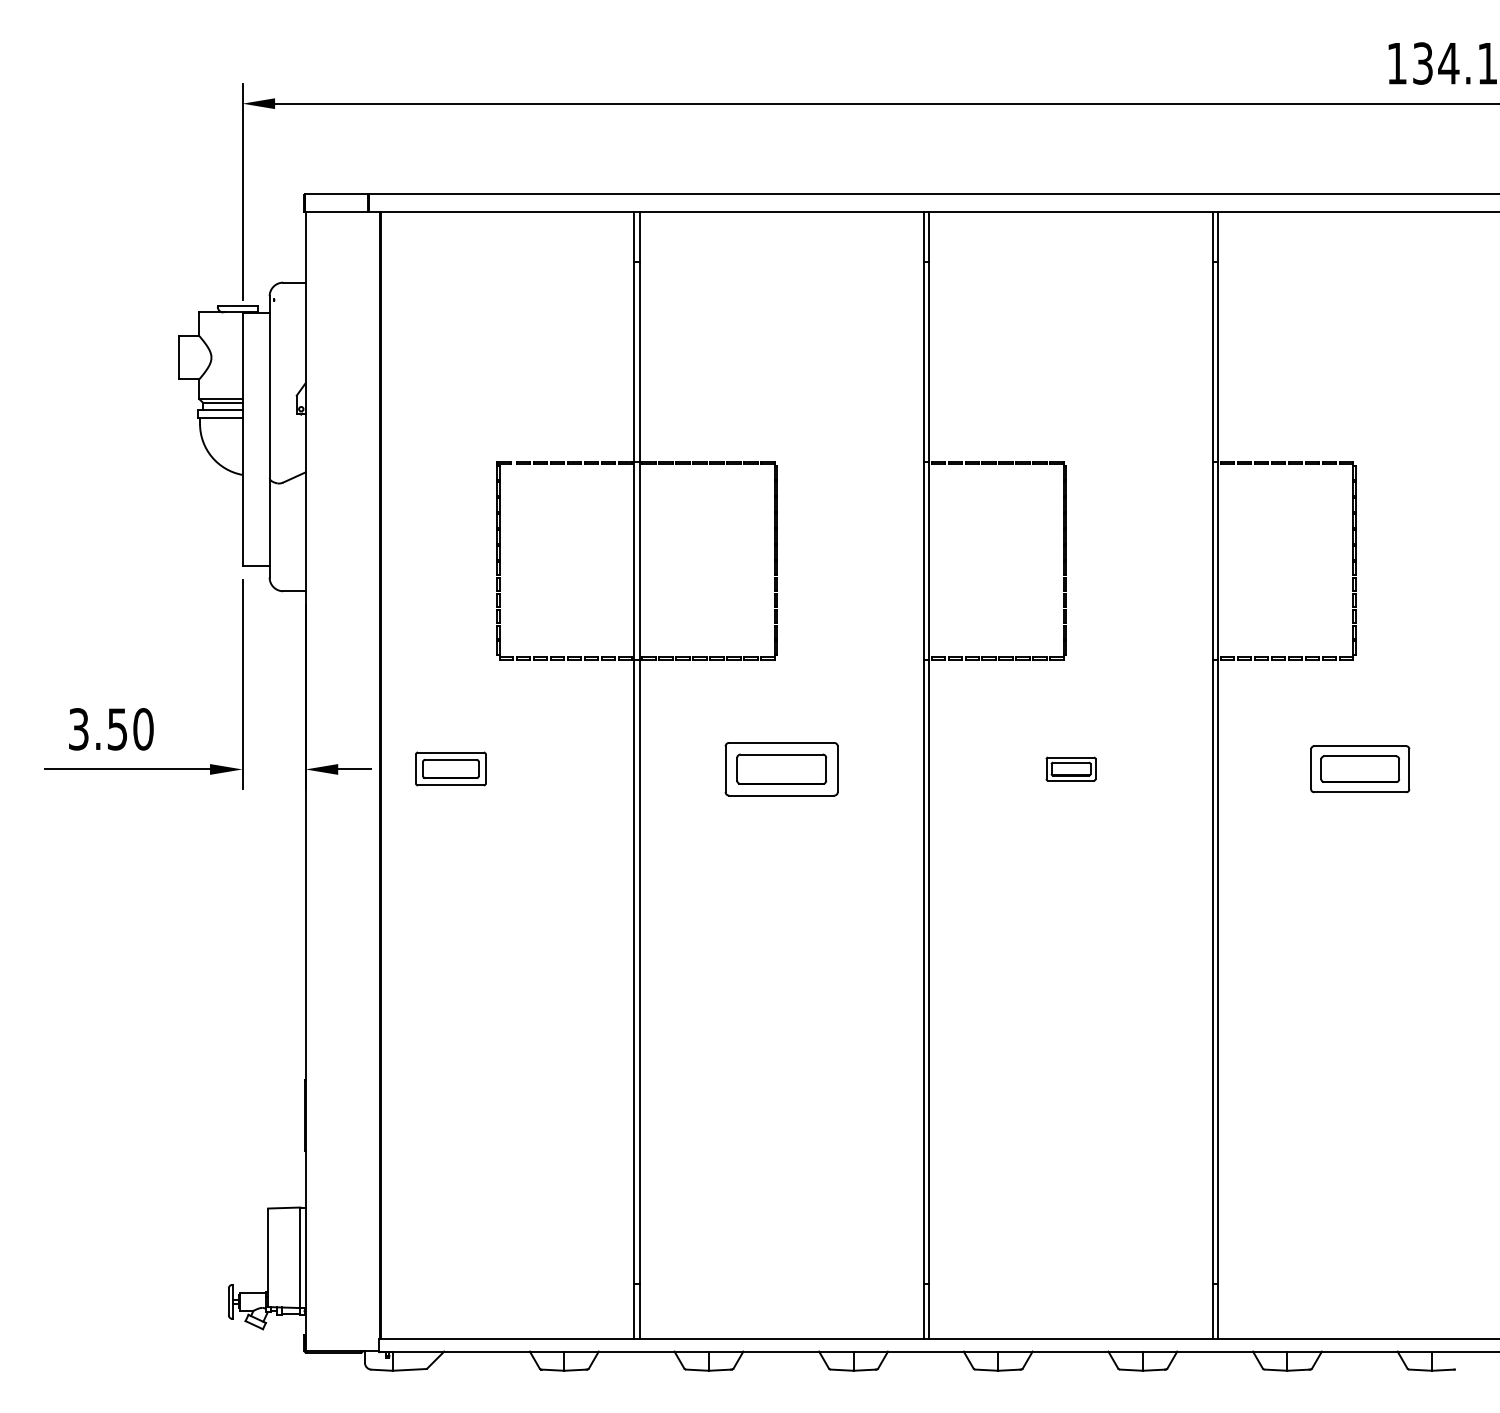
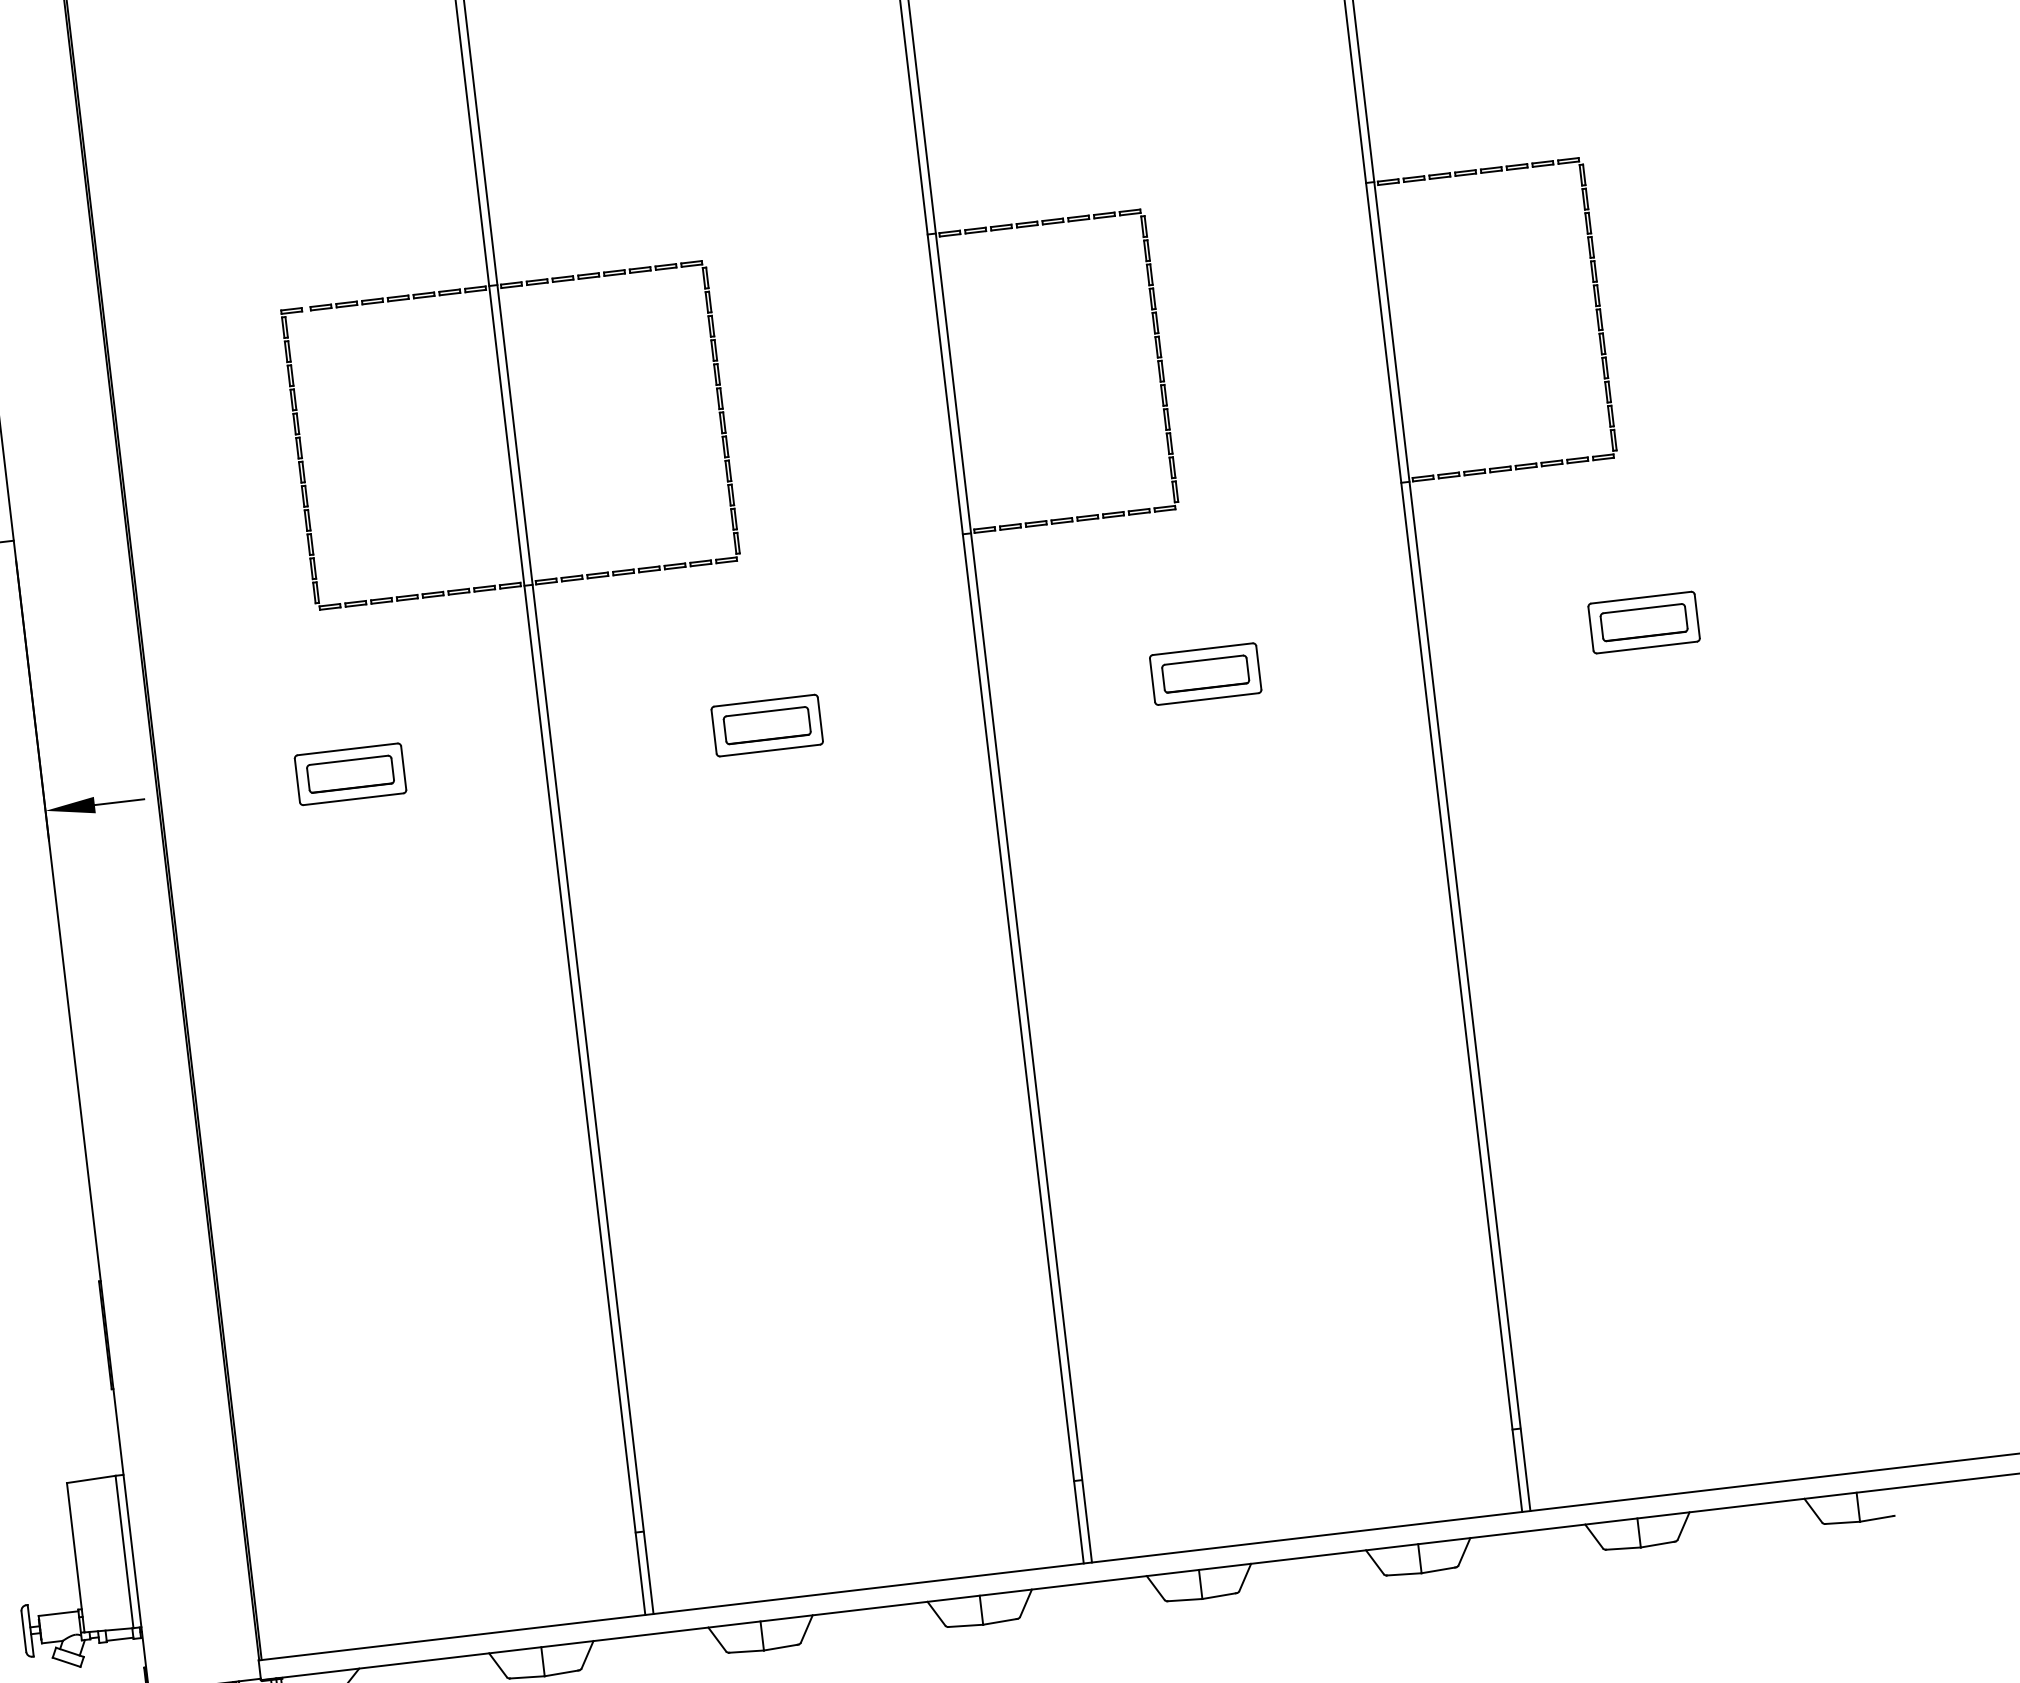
part: (450, 768) -> (349, 773), moved
part: (781, 768) -> (766, 724), size x0.62
part: (1070, 768) -> (1204, 673), size x1.43
part: (1360, 768) -> (1644, 621), size x0.71

